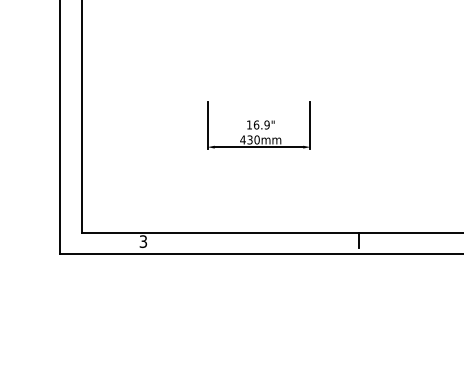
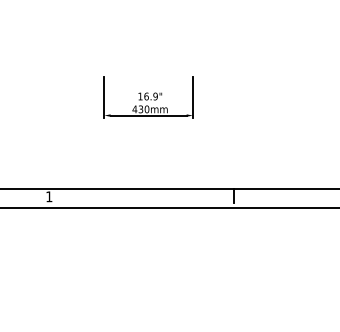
text: (143, 241) -> (49, 196), 3 -> 1

